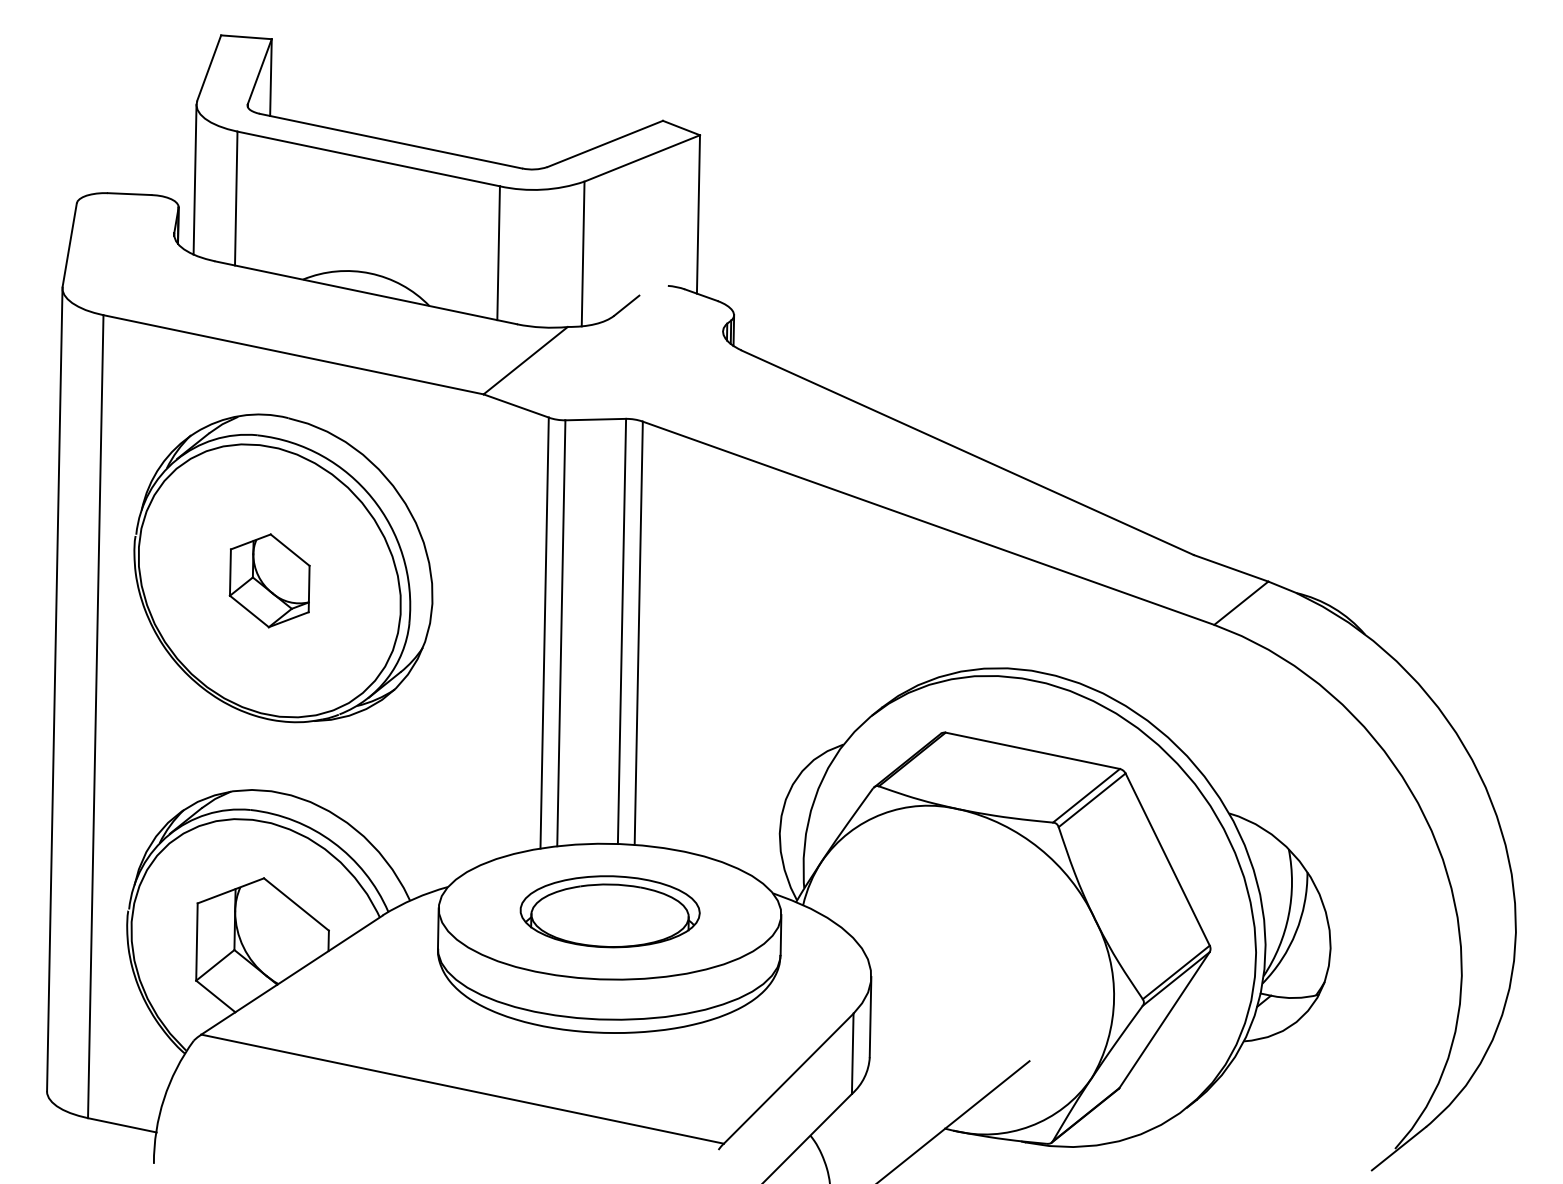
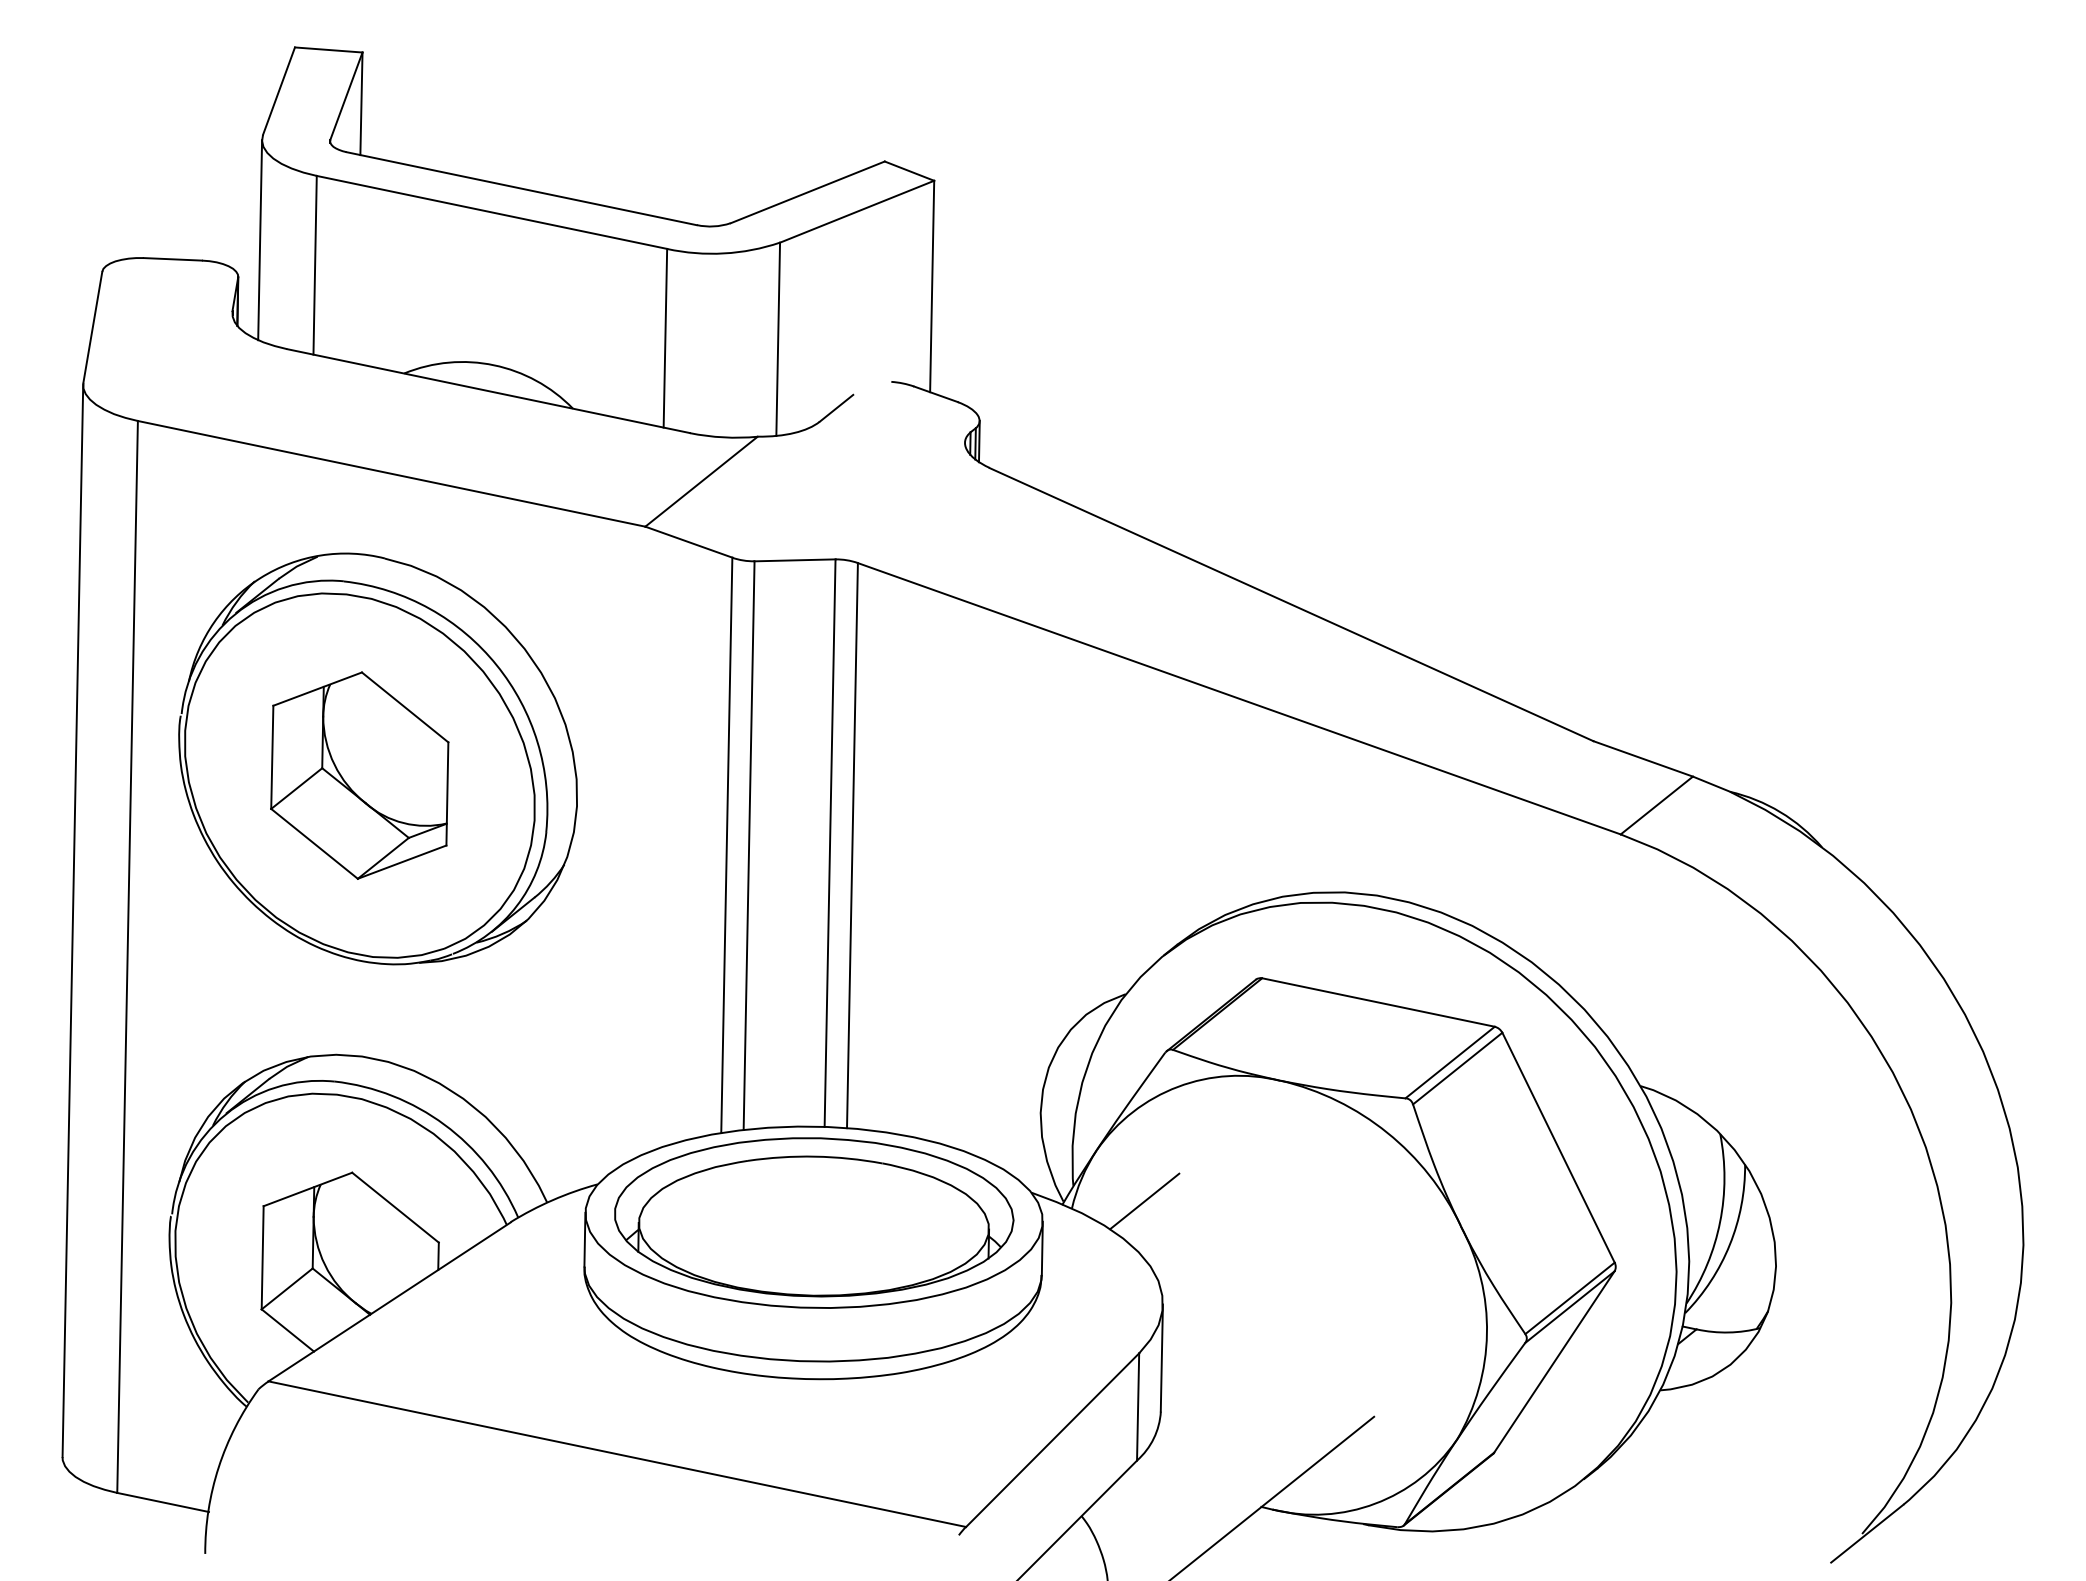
part: (269, 580) -> (359, 775), size x1.67
line: (857, 899) -> (1144, 1201), added
part: (610, 911) -> (814, 1217), size x1.67

